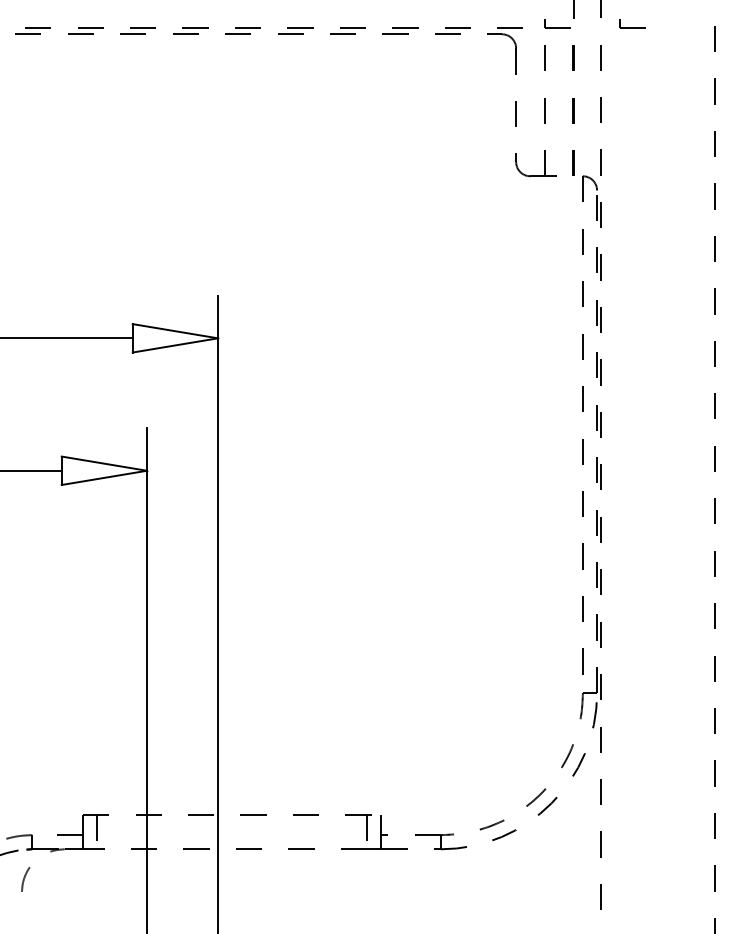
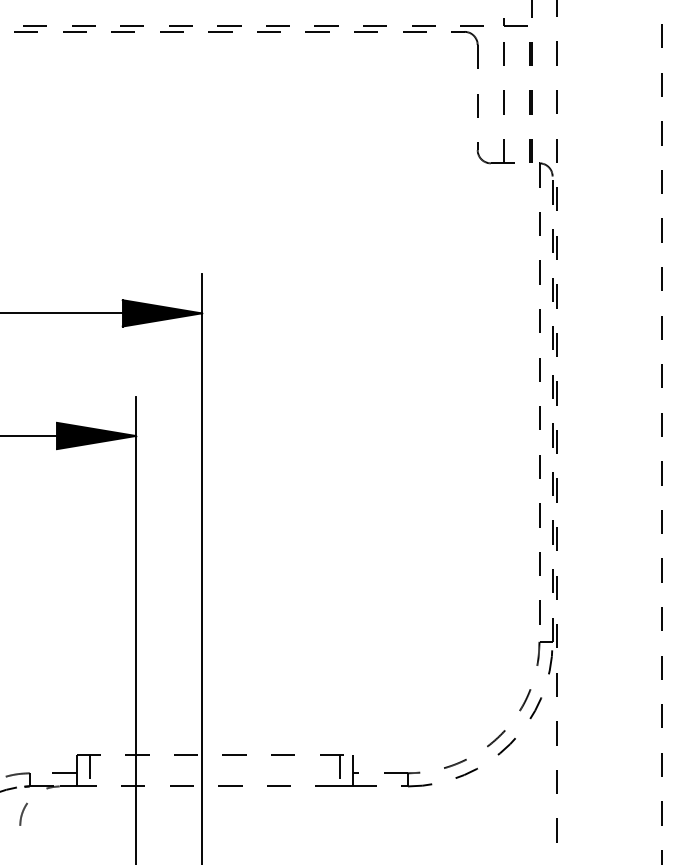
part: (632, 23) -> (585, 21), removed
fill: (174, 338) -> (161, 313), added
fill: (103, 470) -> (95, 435), added

